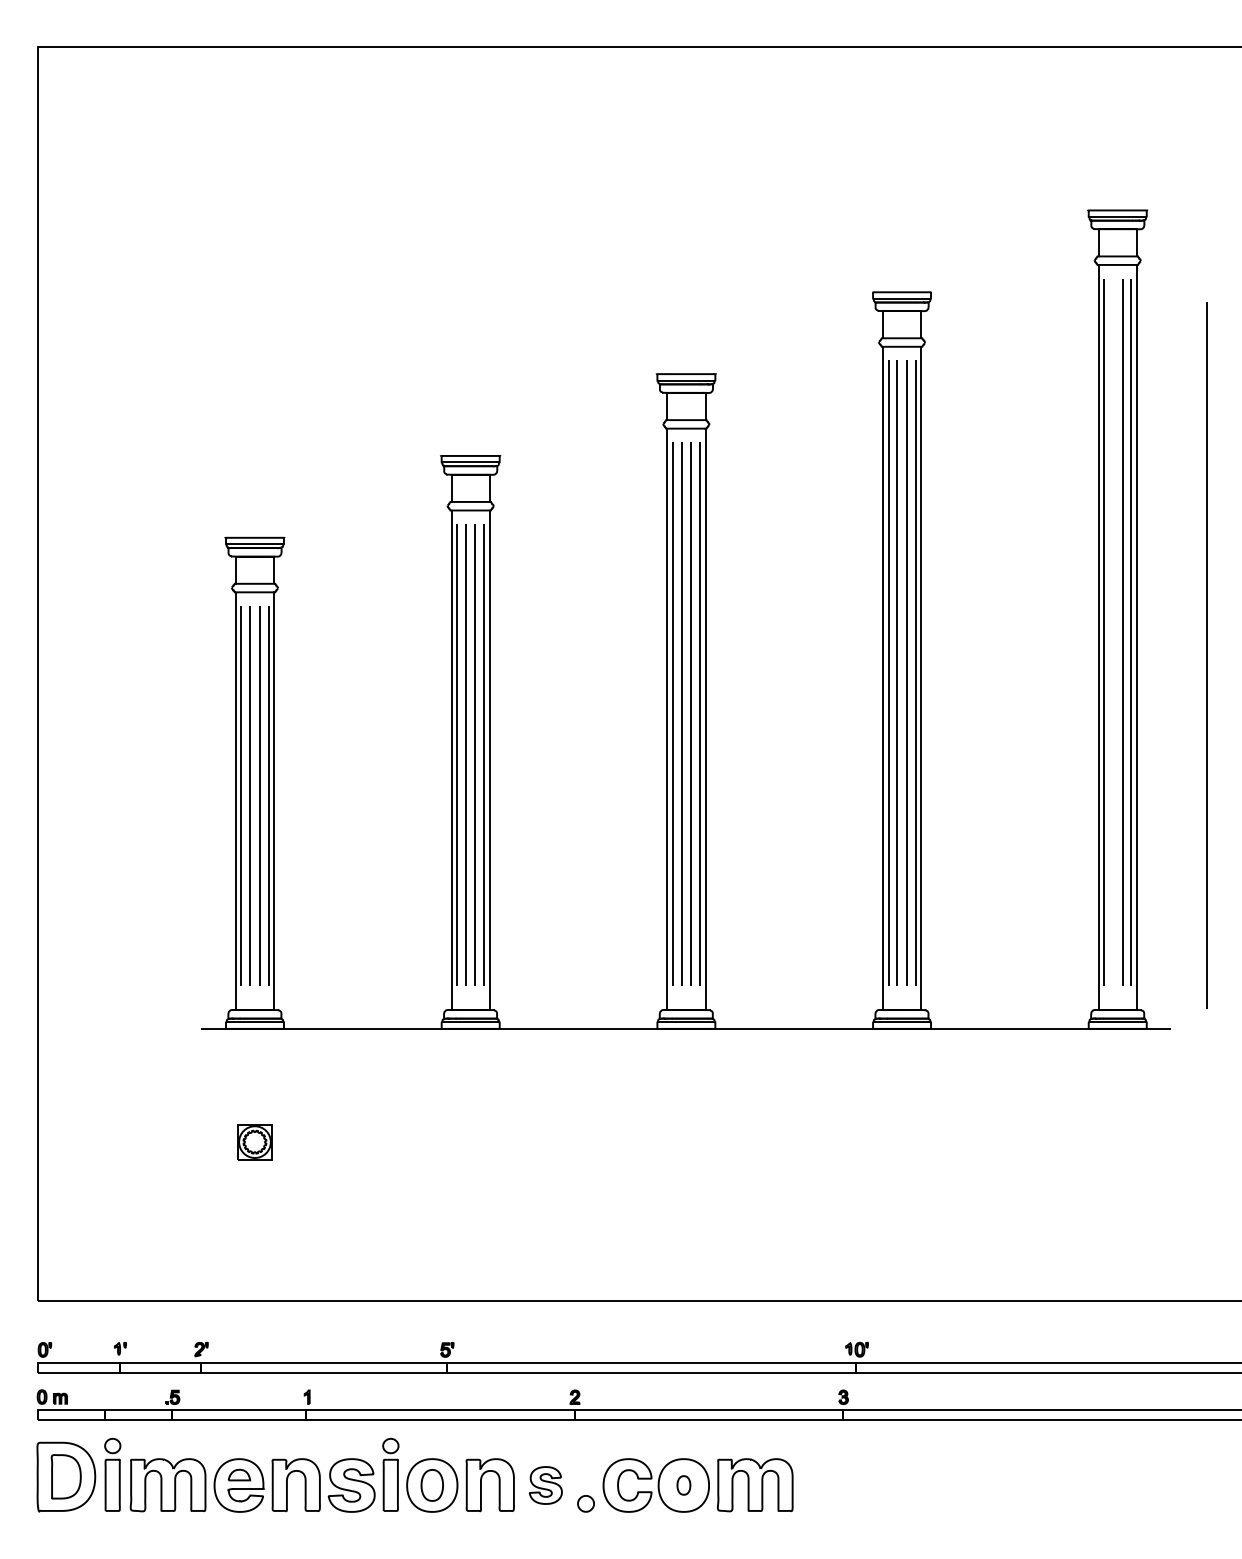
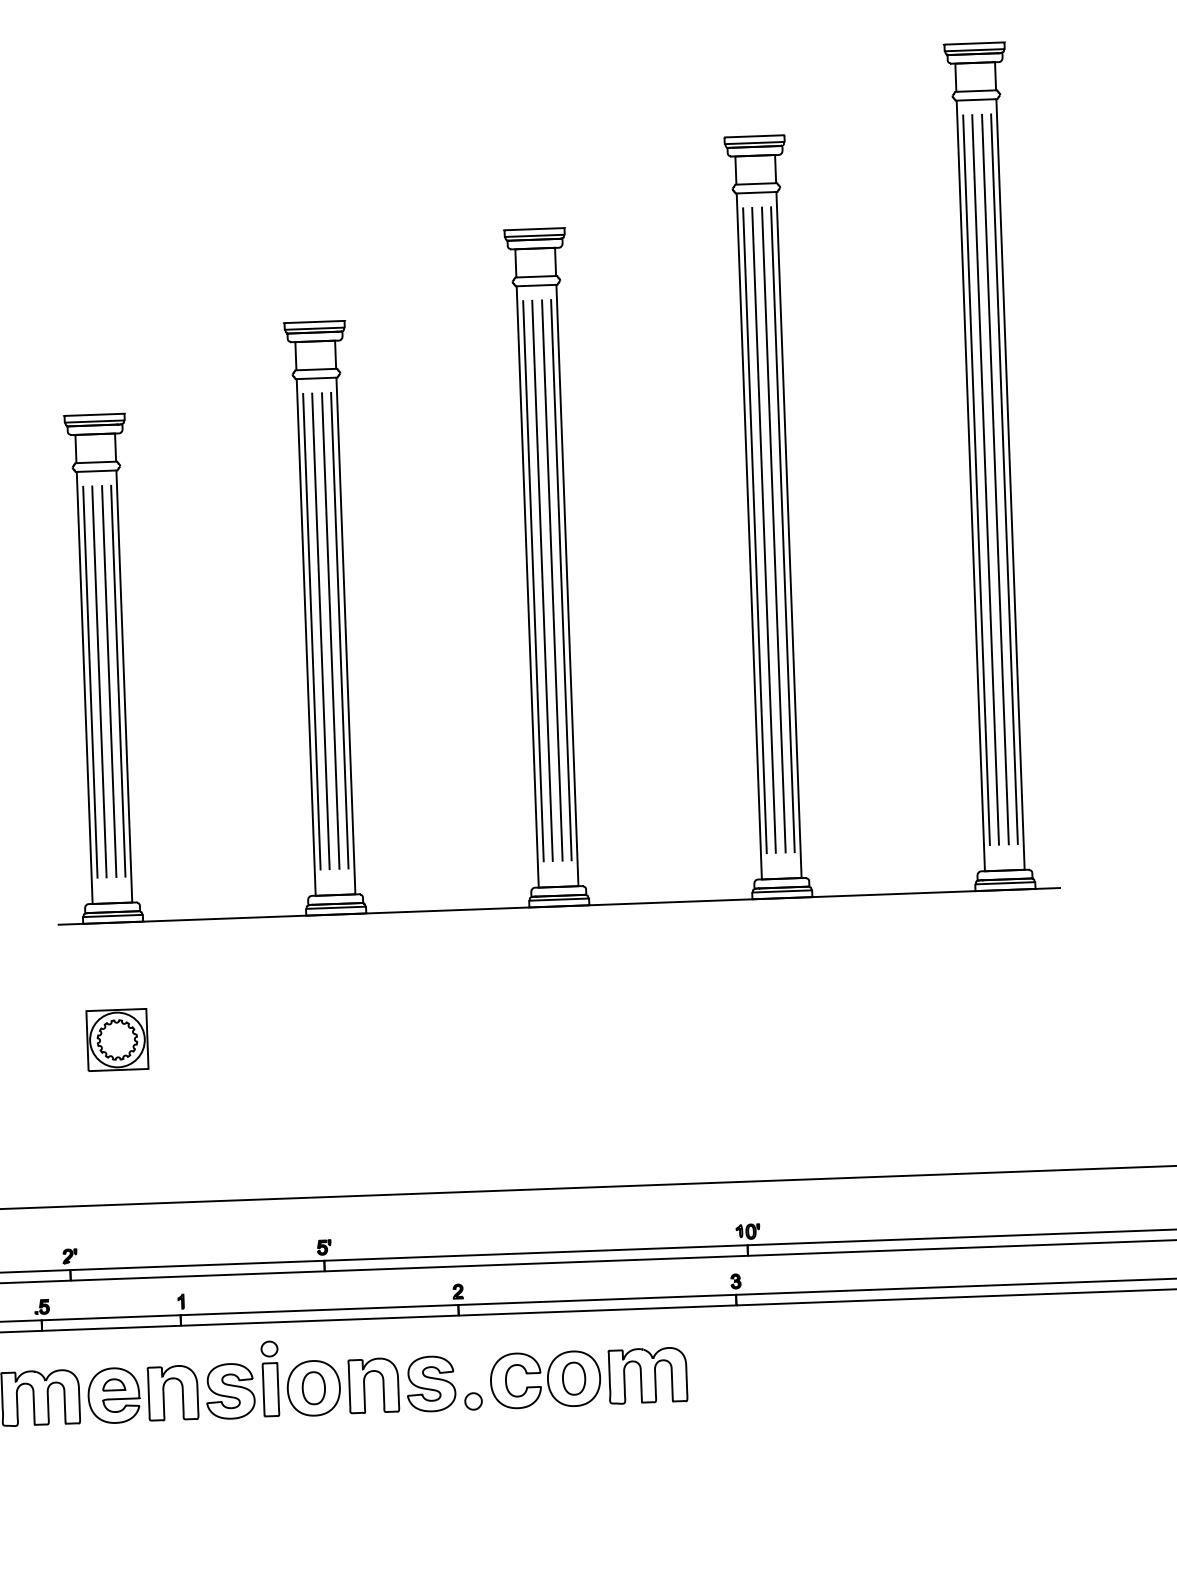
line: (1206, 655) -> (985, 480), moved
part: (254, 1141) -> (116, 1039), size x1.67
part: (545, 1485) -> (430, 1384), size x1.43
part: (683, 1485) -> (573, 1378), size x1.67

